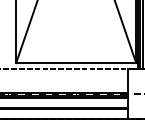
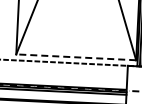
line: (75, 63) -> (75, 57), solid -> dashed

